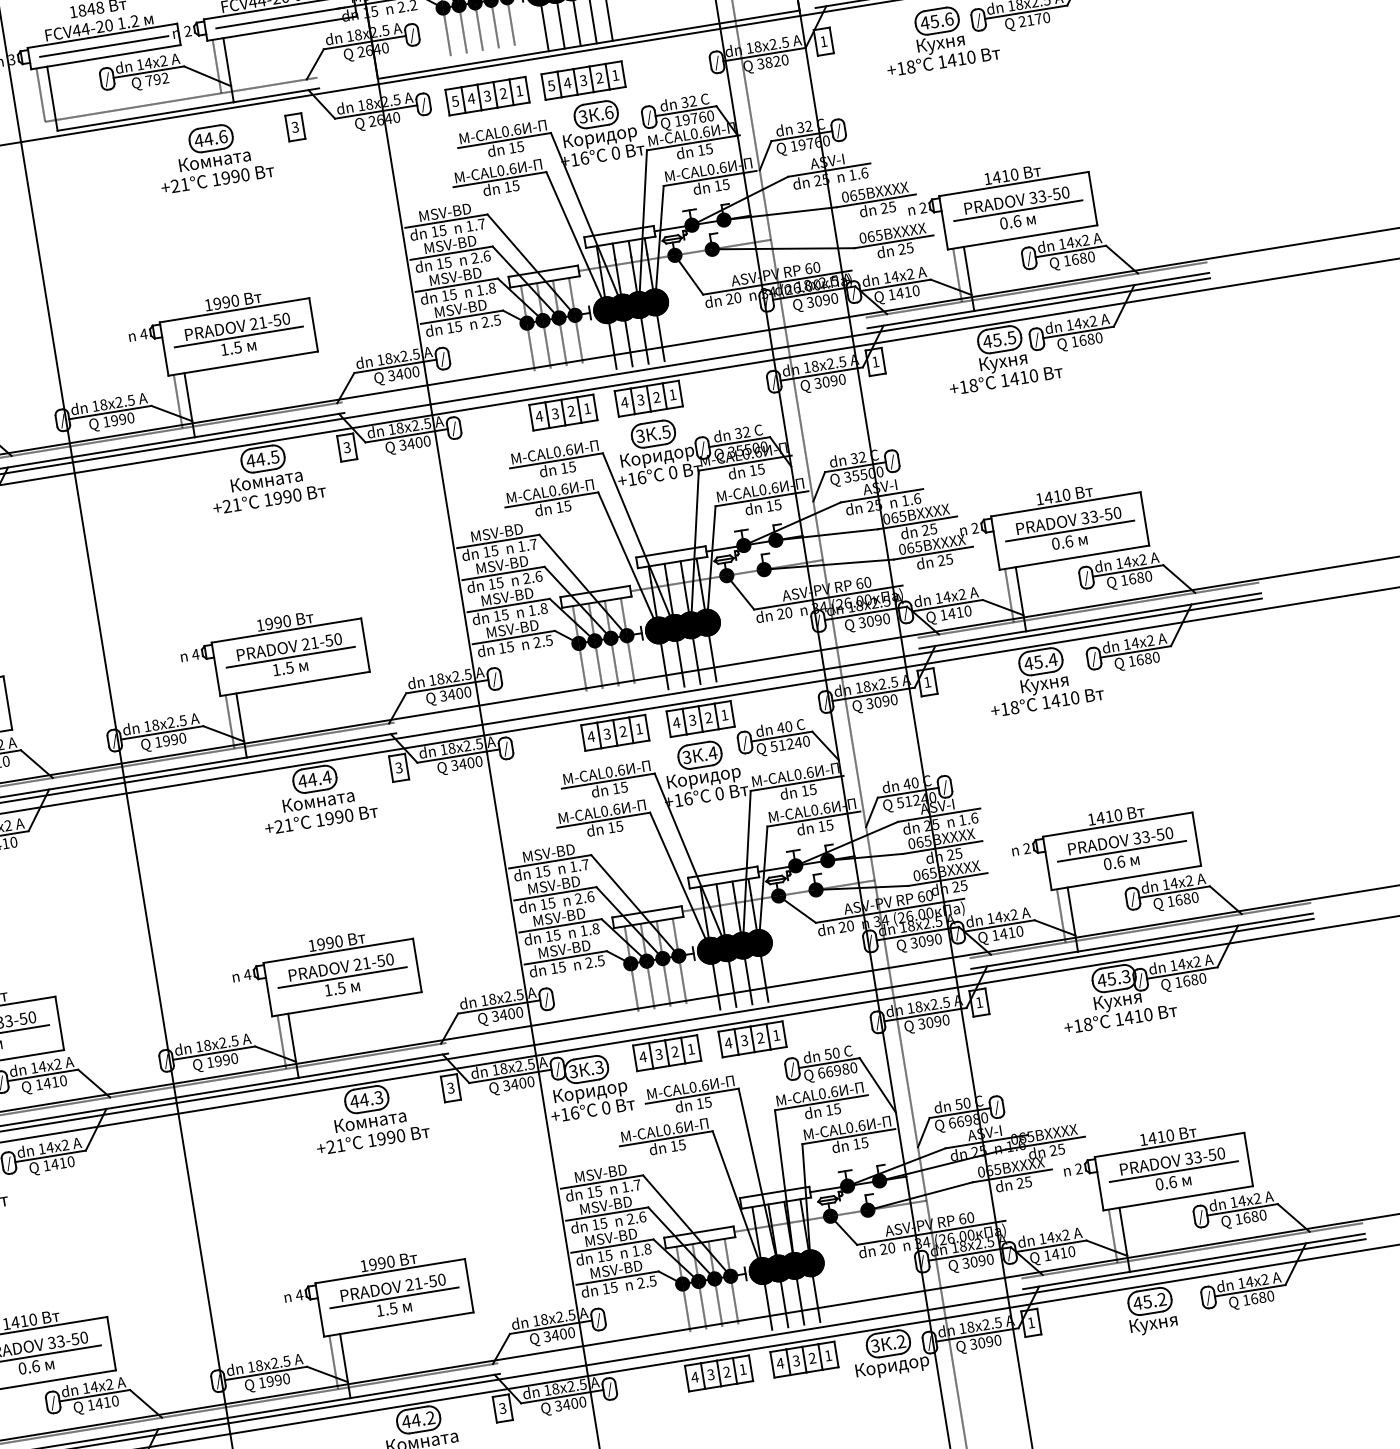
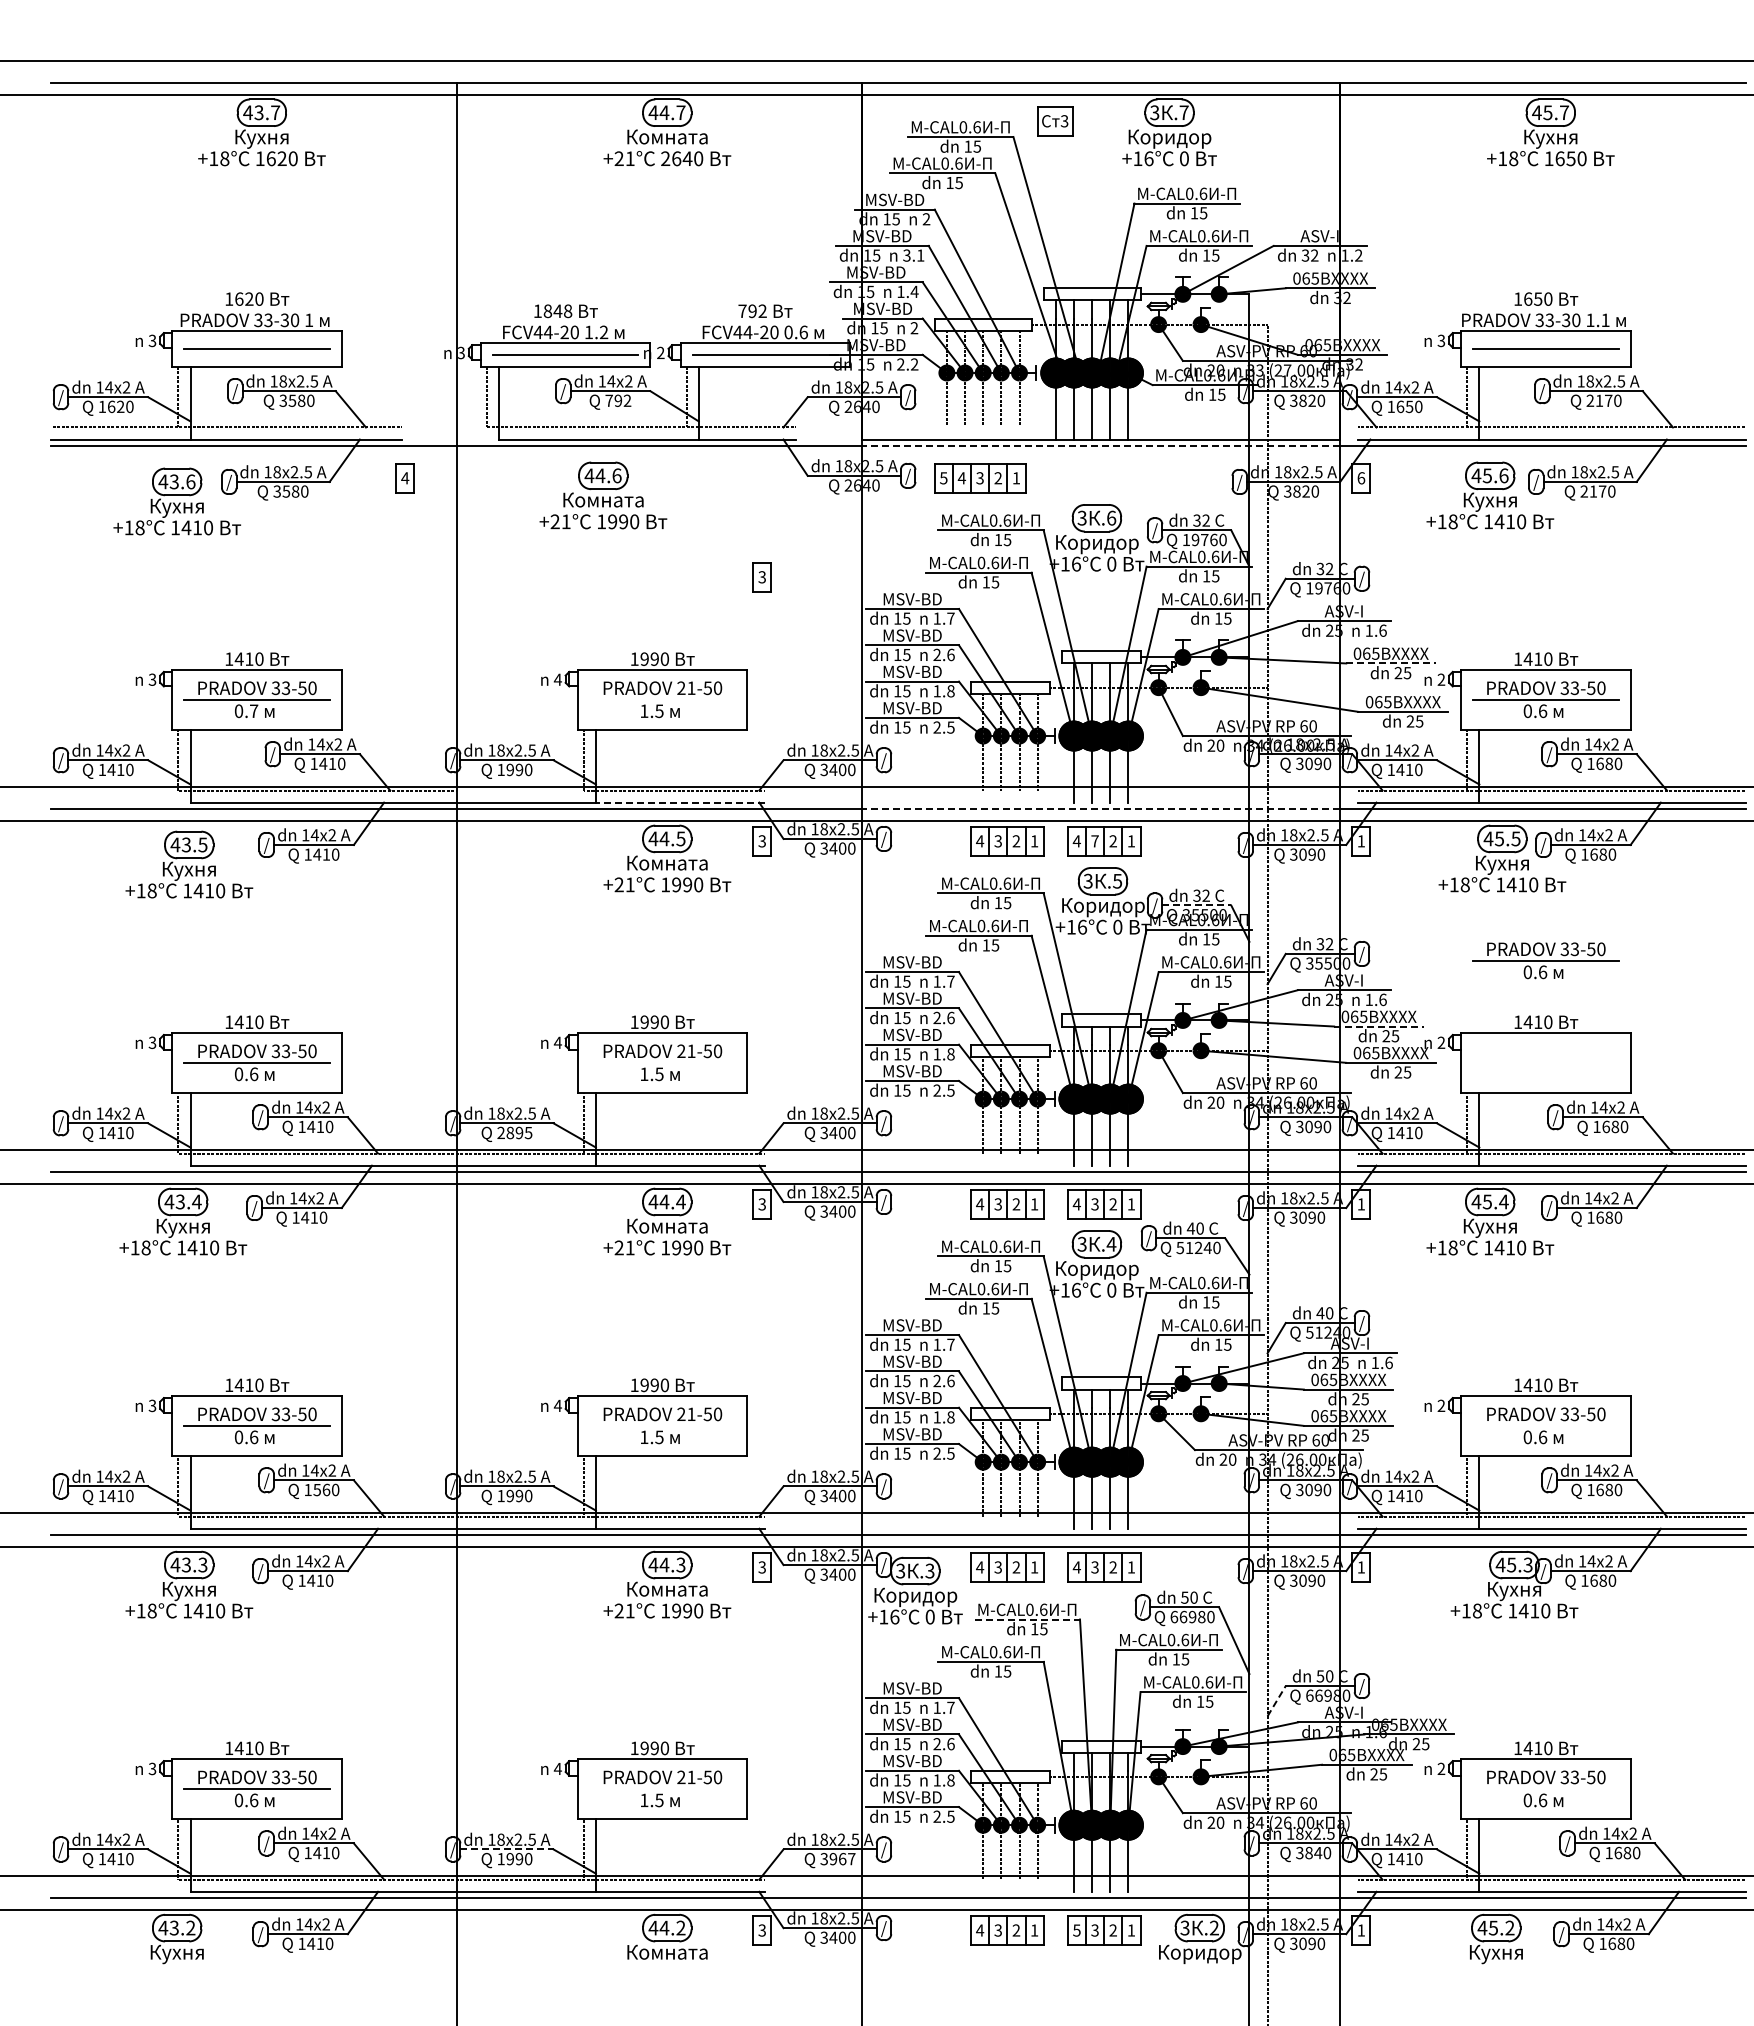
text: (823, 41) -> (1361, 478), 1 -> 6
line: (588, 50) -> (1100, 445), solid -> dashed
part: (583, 80) -> (1088, 478), removed
part: (294, 127) -> (761, 577), moved
part: (214, 156) -> (603, 495), moved
line: (876, 200) -> (1391, 663), solid -> dashed
line: (238, 336) -> (662, 699), removed
line: (640, 370) -> (1100, 808), solid -> dashed
text: (640, 400) -> (1094, 841), 3 -> 7
line: (269, 425) -> (680, 802), solid -> dashed
line: (125, 437) -> (519, 790), removed
line: (740, 442) -> (1197, 905), solid -> dashed
line: (917, 522) -> (1378, 1026), solid -> dashed
part: (1069, 530) -> (1545, 960), moved
line: (290, 656) -> (662, 1062), removed
text: (170, 739) -> (514, 1132), 1990 -> 2895
line: (1121, 851) -> (1545, 1425), removed
line: (342, 977) -> (662, 1425), removed
text: (50, 1082) -> (321, 1489), 1410 -> 1560
line: (692, 1096) -> (1027, 1619), solid -> dashed
line: (923, 1132) -> (1276, 1701), solid -> dashed
line: (1173, 1171) -> (1545, 1788), removed
text: (977, 1260) -> (1313, 1852), 3090 -> 3840
line: (394, 1297) -> (662, 1788), removed
text: (563, 1334) -> (842, 1859), 3400 -> 3967
text: (780, 1363) -> (1076, 1930), 4 -> 5
line: (265, 1373) -> (506, 1849), solid -> dashed

